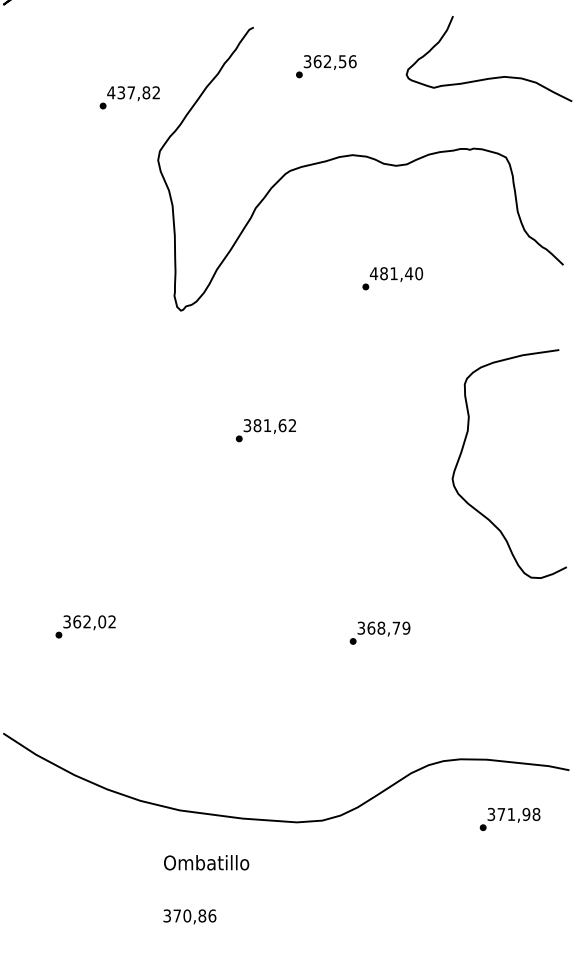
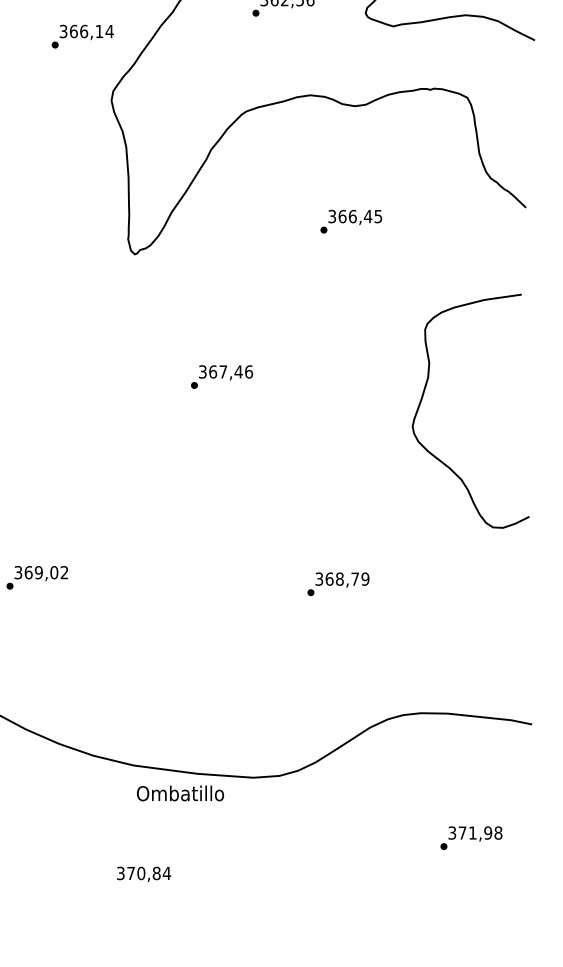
text: (133, 92) -> (86, 31), 437,82 -> 366,14
text: (396, 273) -> (355, 216), 481,40 -> 366,45
text: (274, 425) -> (230, 371), 381,62 -> 367,46
text: (87, 621) -> (39, 572), 362,02 -> 369,02
text: (509, 819) -> (470, 838), moved
text: (206, 862) -> (180, 793), moved
text: (212, 915) -> (167, 872), 370,86 -> 370,84

